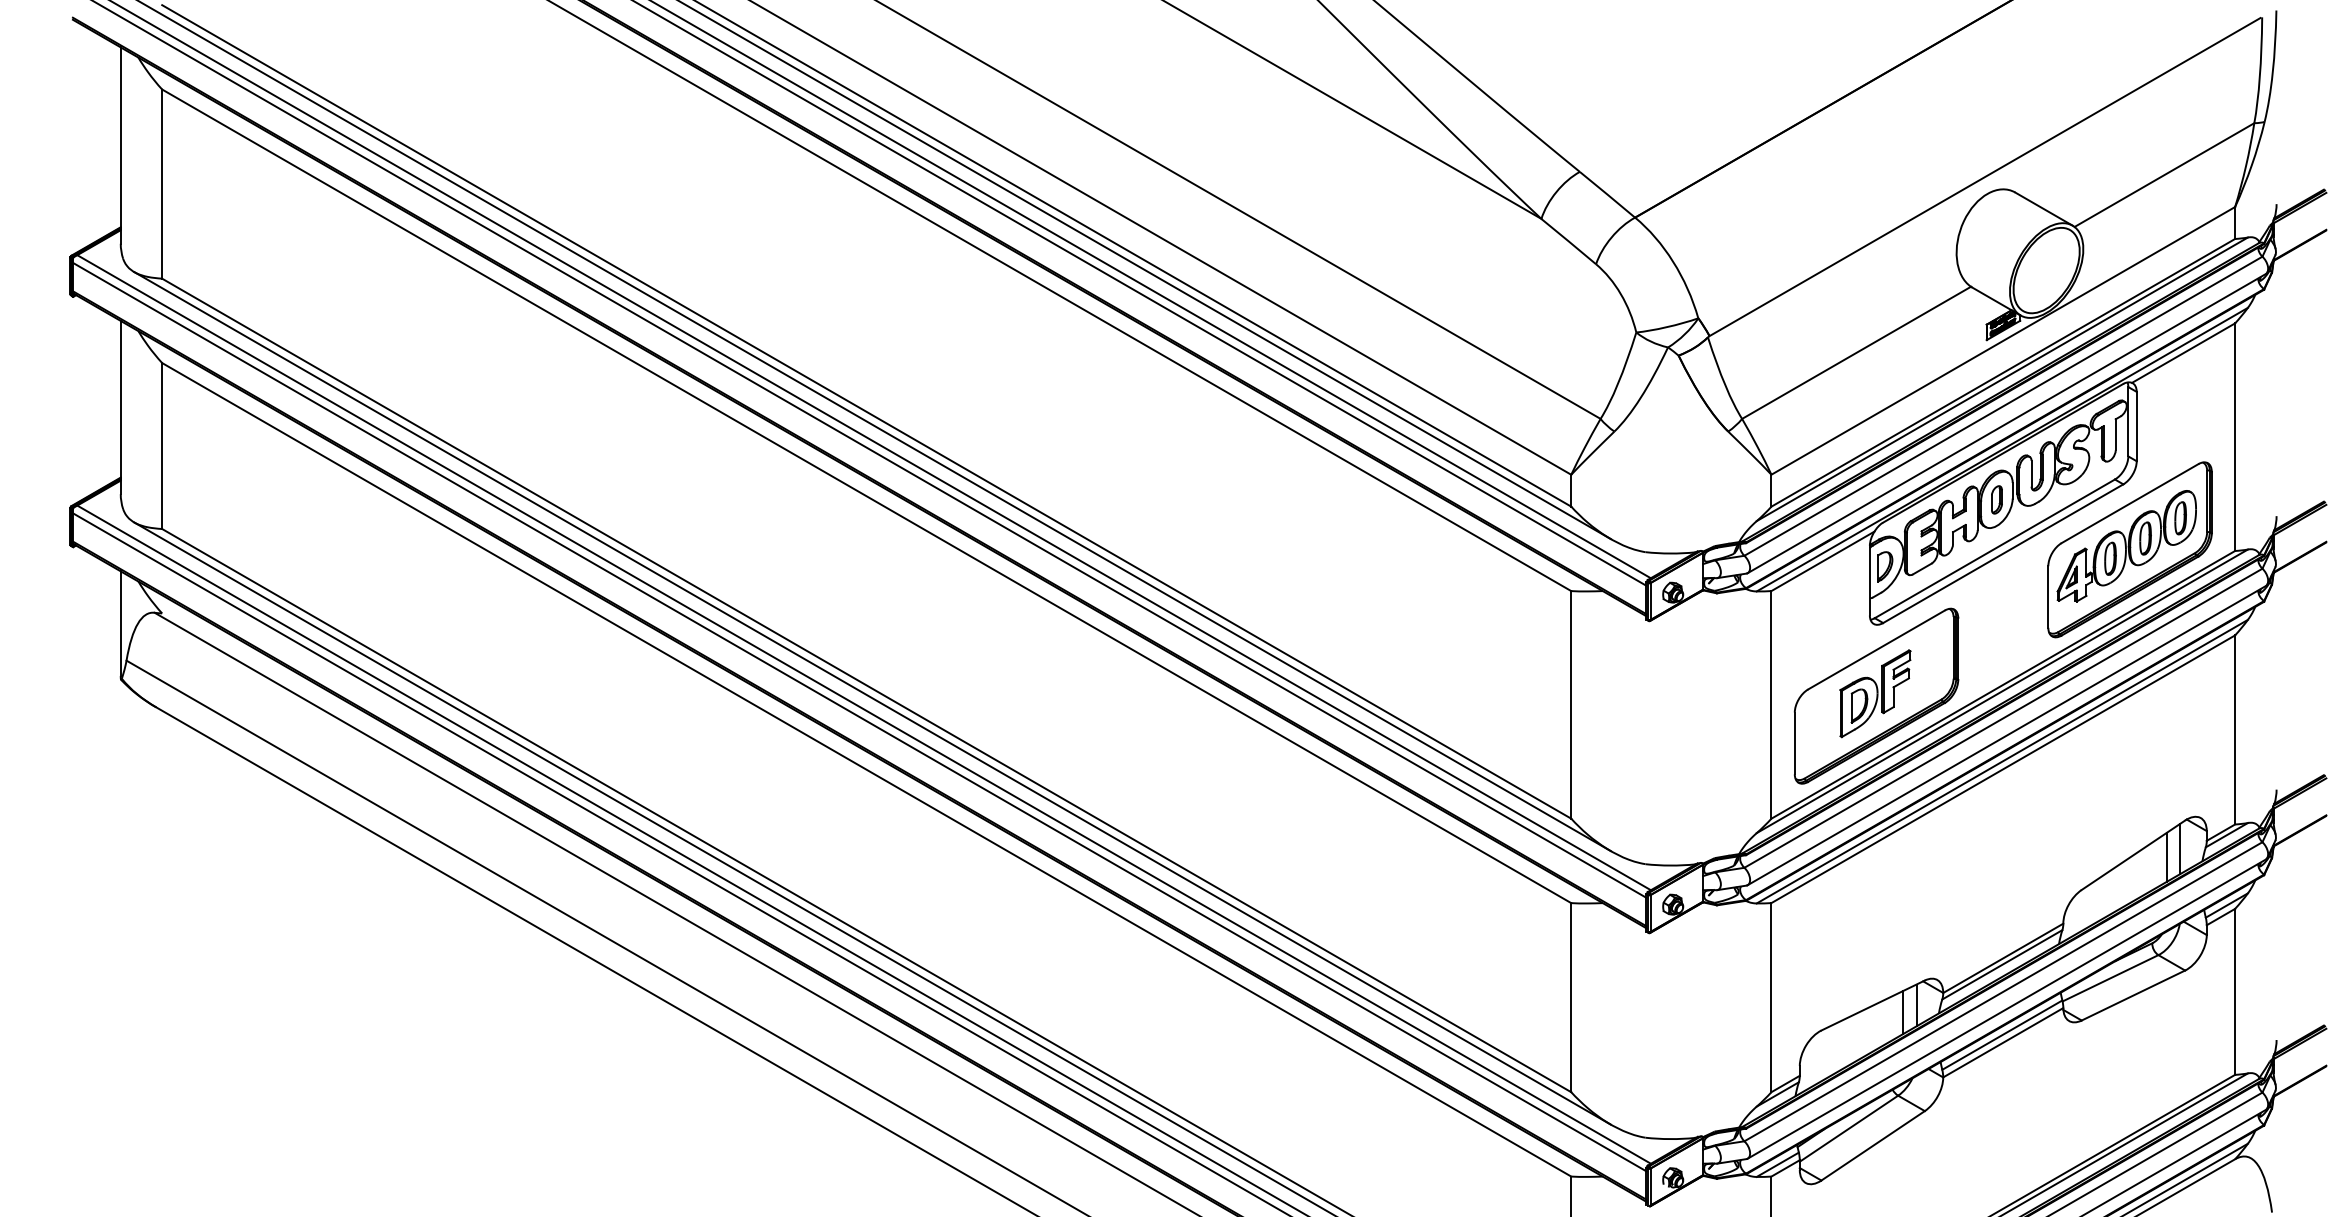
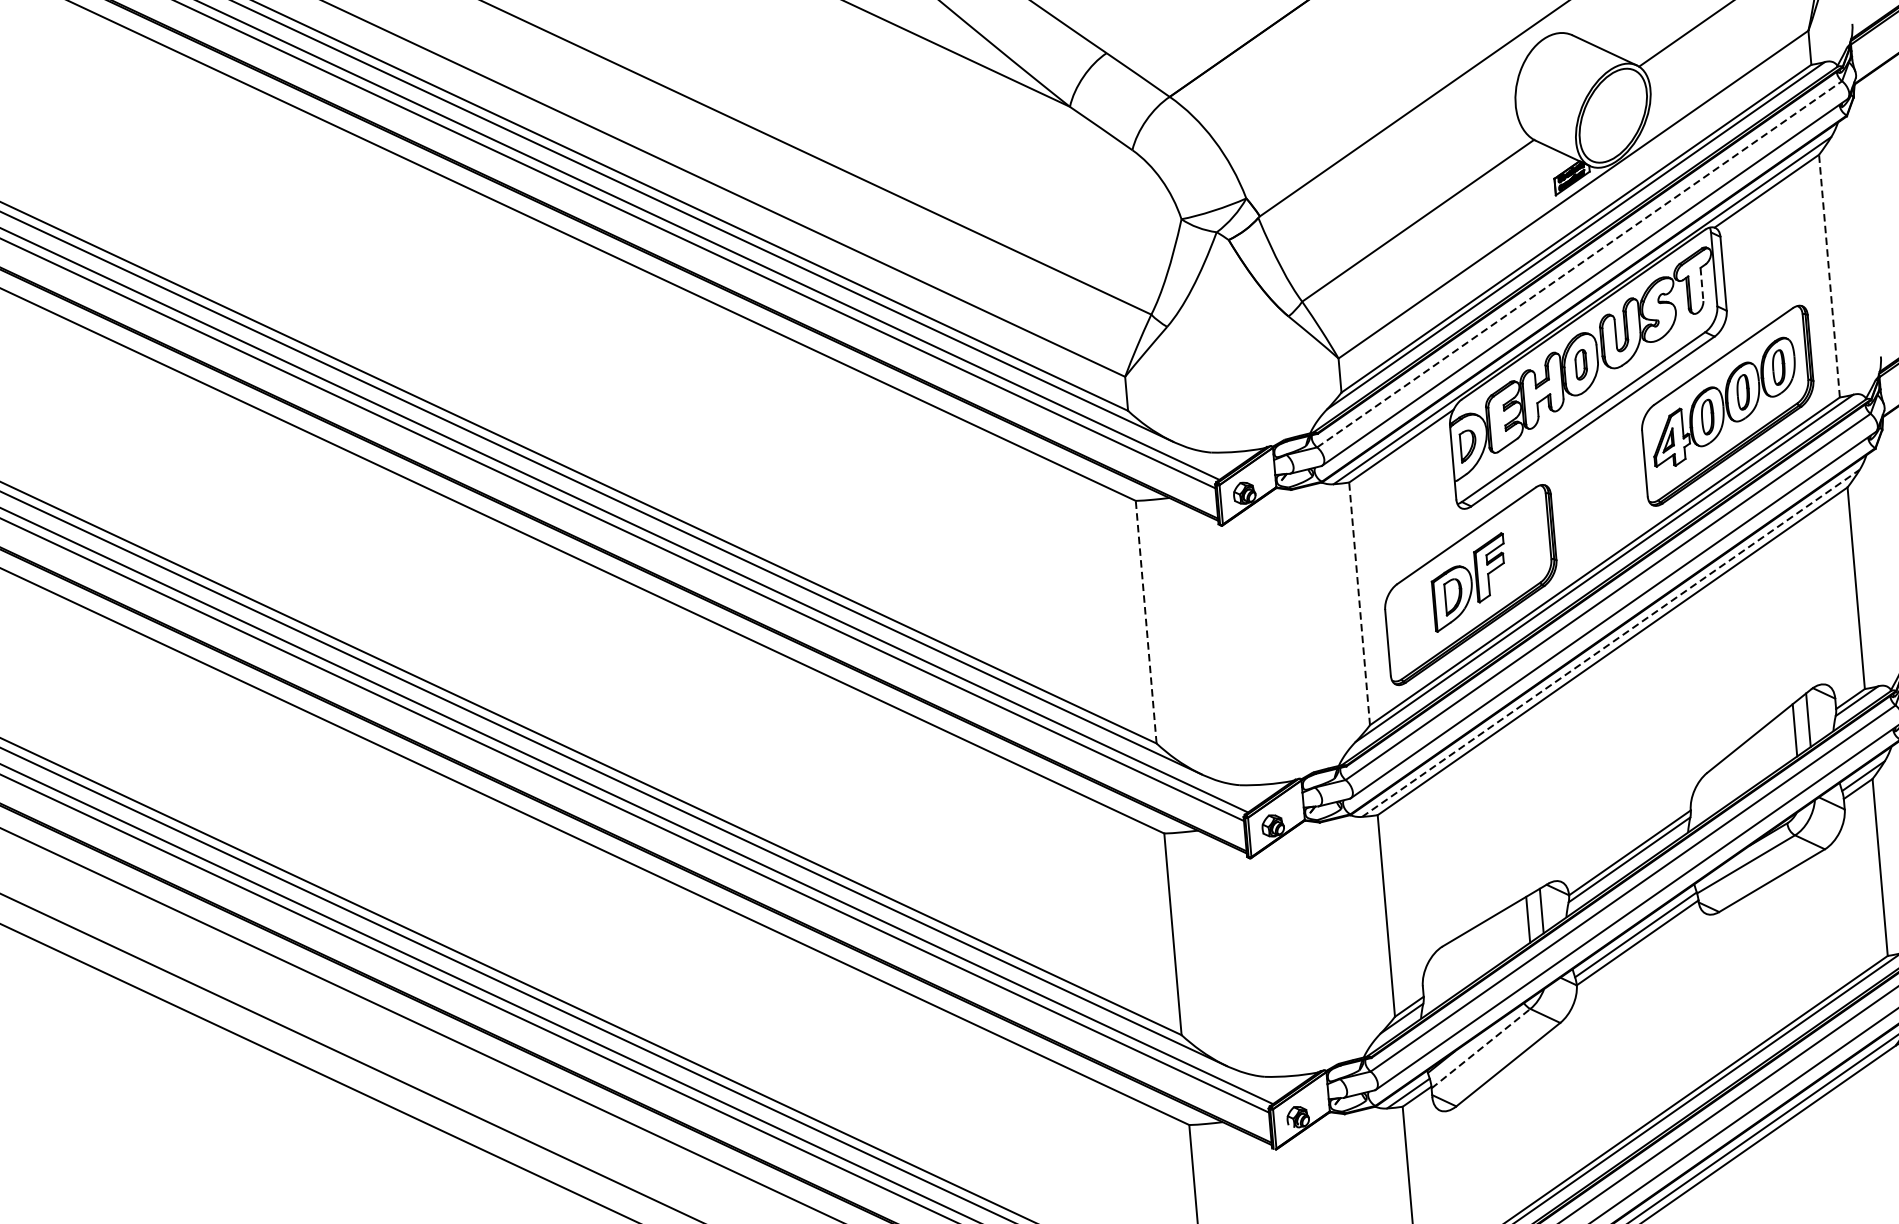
line: (2003, 406) -> (1579, 264), solid -> dashed
line: (2115, 434) -> (1701, 284), solid -> dashed
line: (2235, 437) -> (1829, 276), solid -> dashed
line: (1571, 704) -> (1146, 621), solid -> dashed
line: (1771, 704) -> (1359, 603), solid -> dashed
line: (2002, 761) -> (1611, 643), solid -> dashed
line: (1849, 1128) -> (1481, 1048), solid -> dashed

